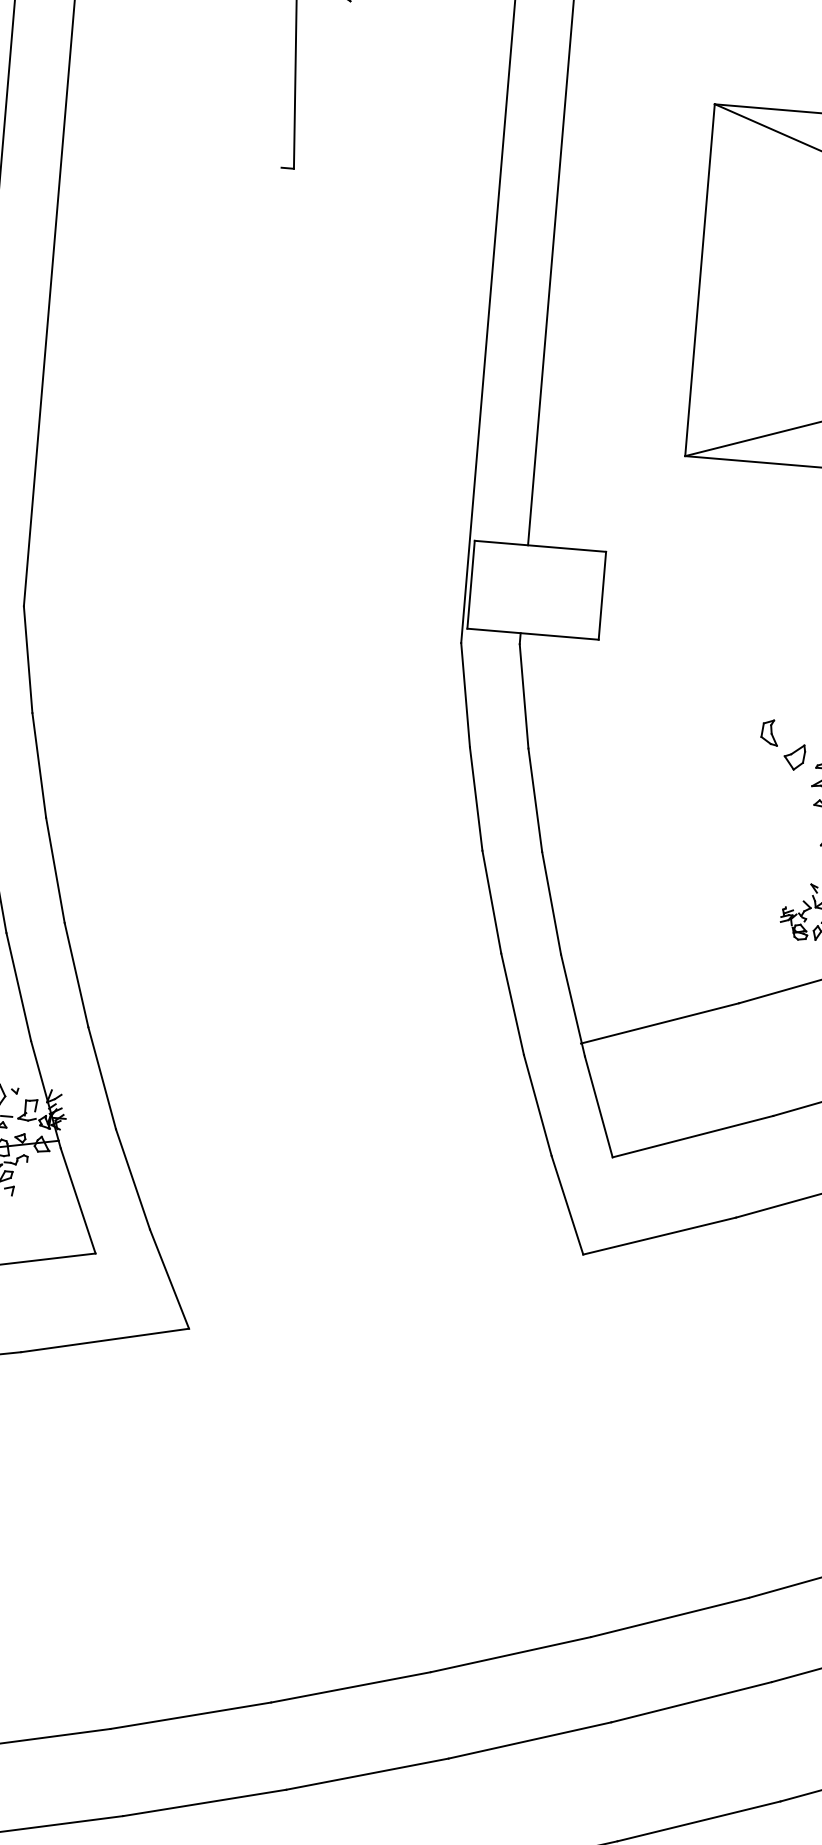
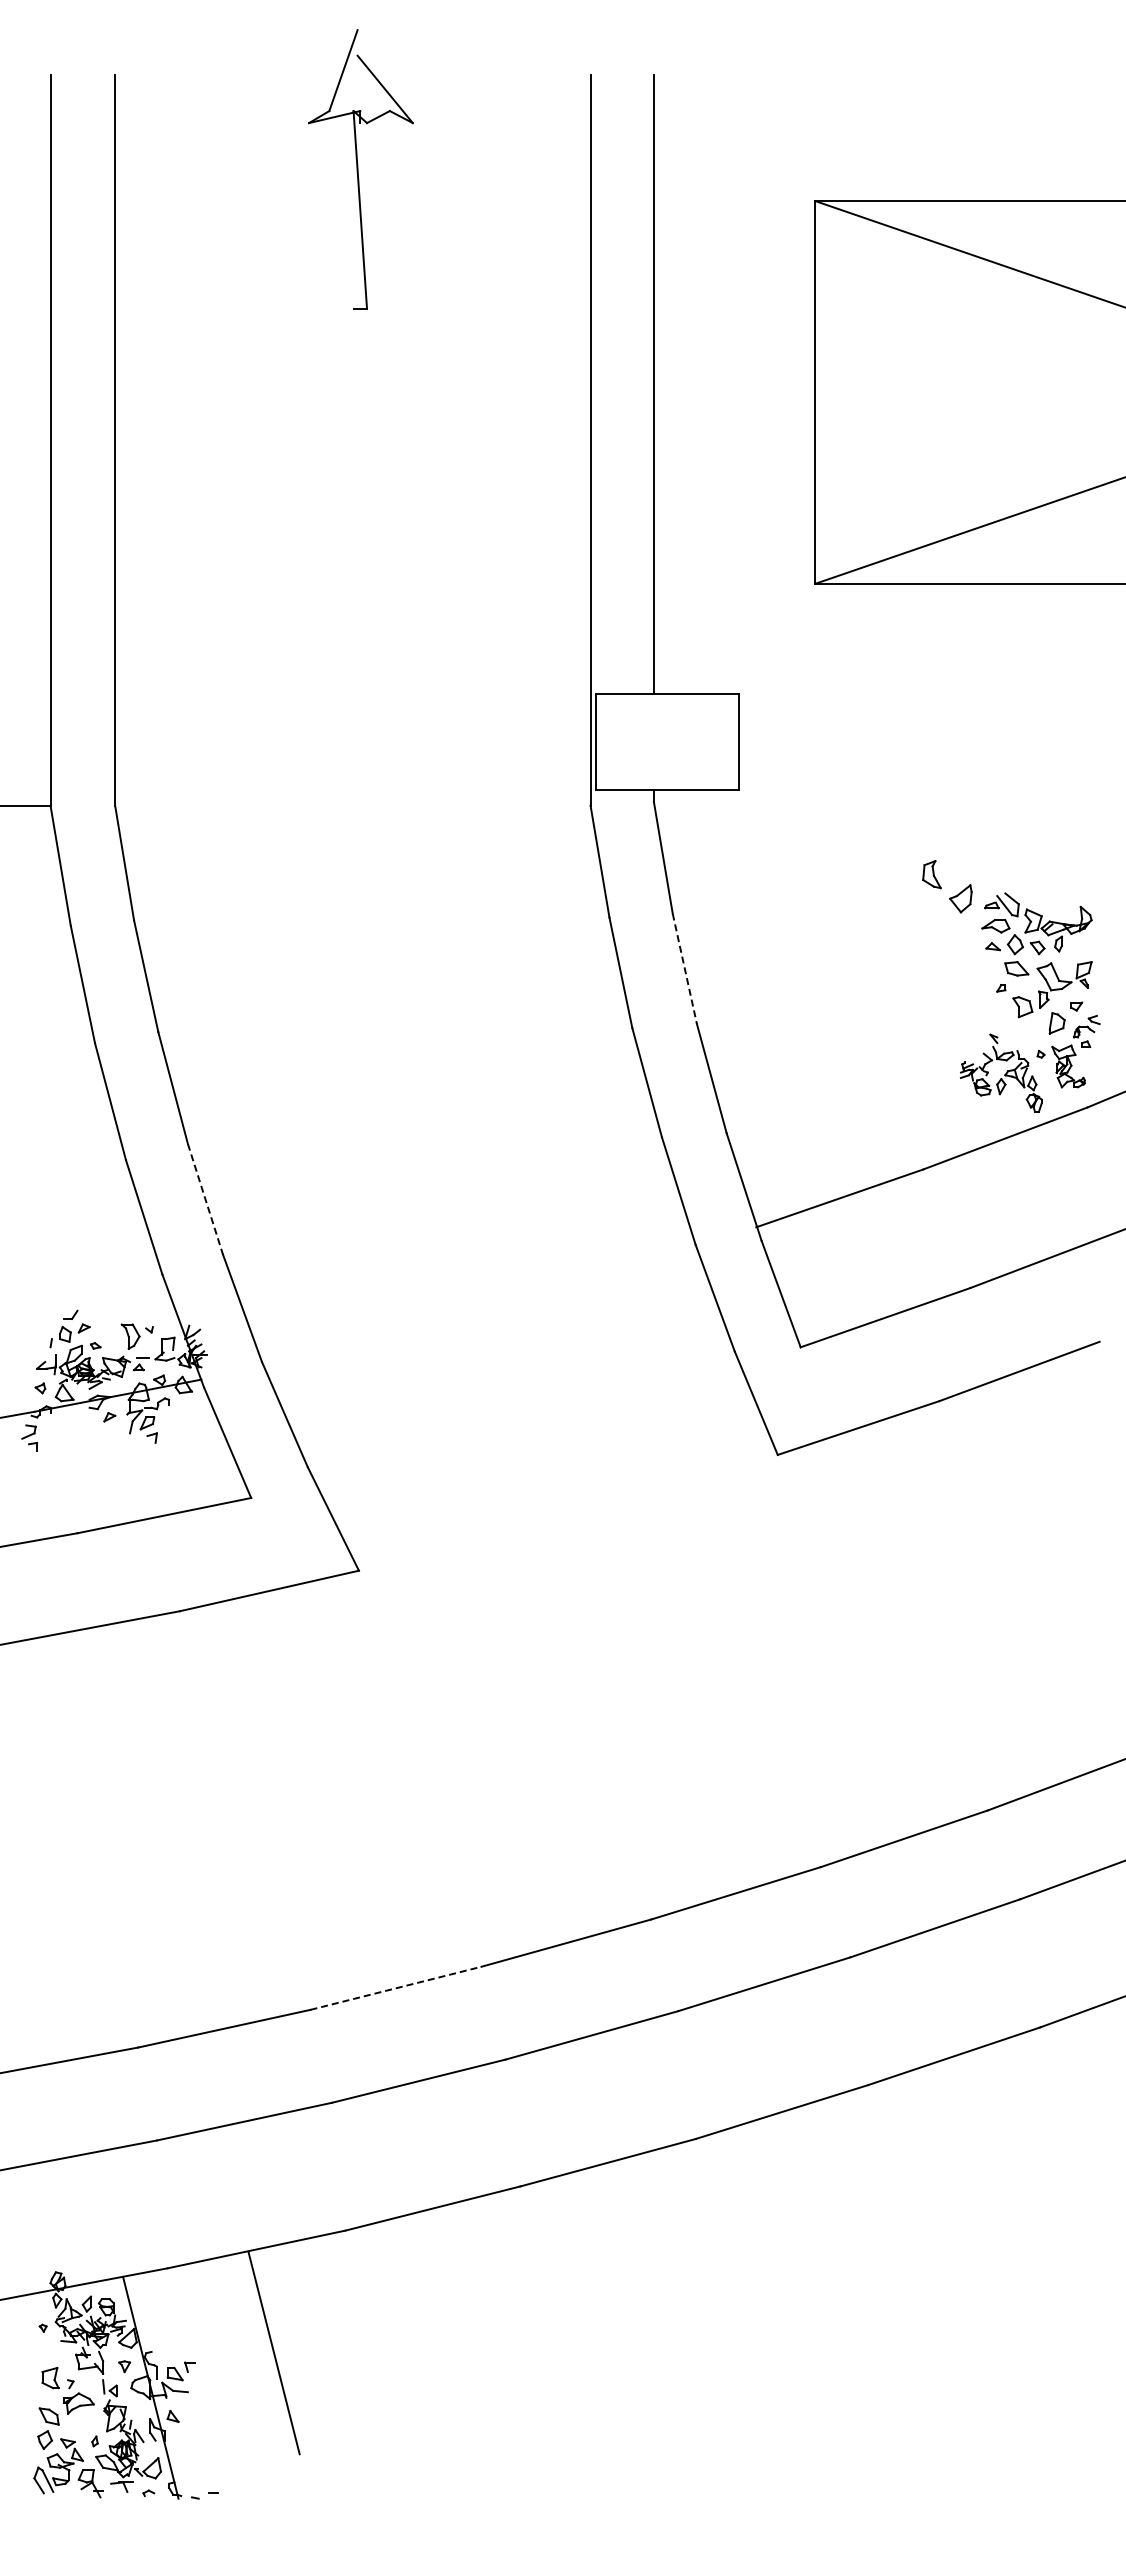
line: (535, 799) -> (684, 968), solid -> dashed
line: (76, 975) -> (205, 1199), solid -> dashed
line: (191, 1715) -> (396, 1988), solid -> dashed

